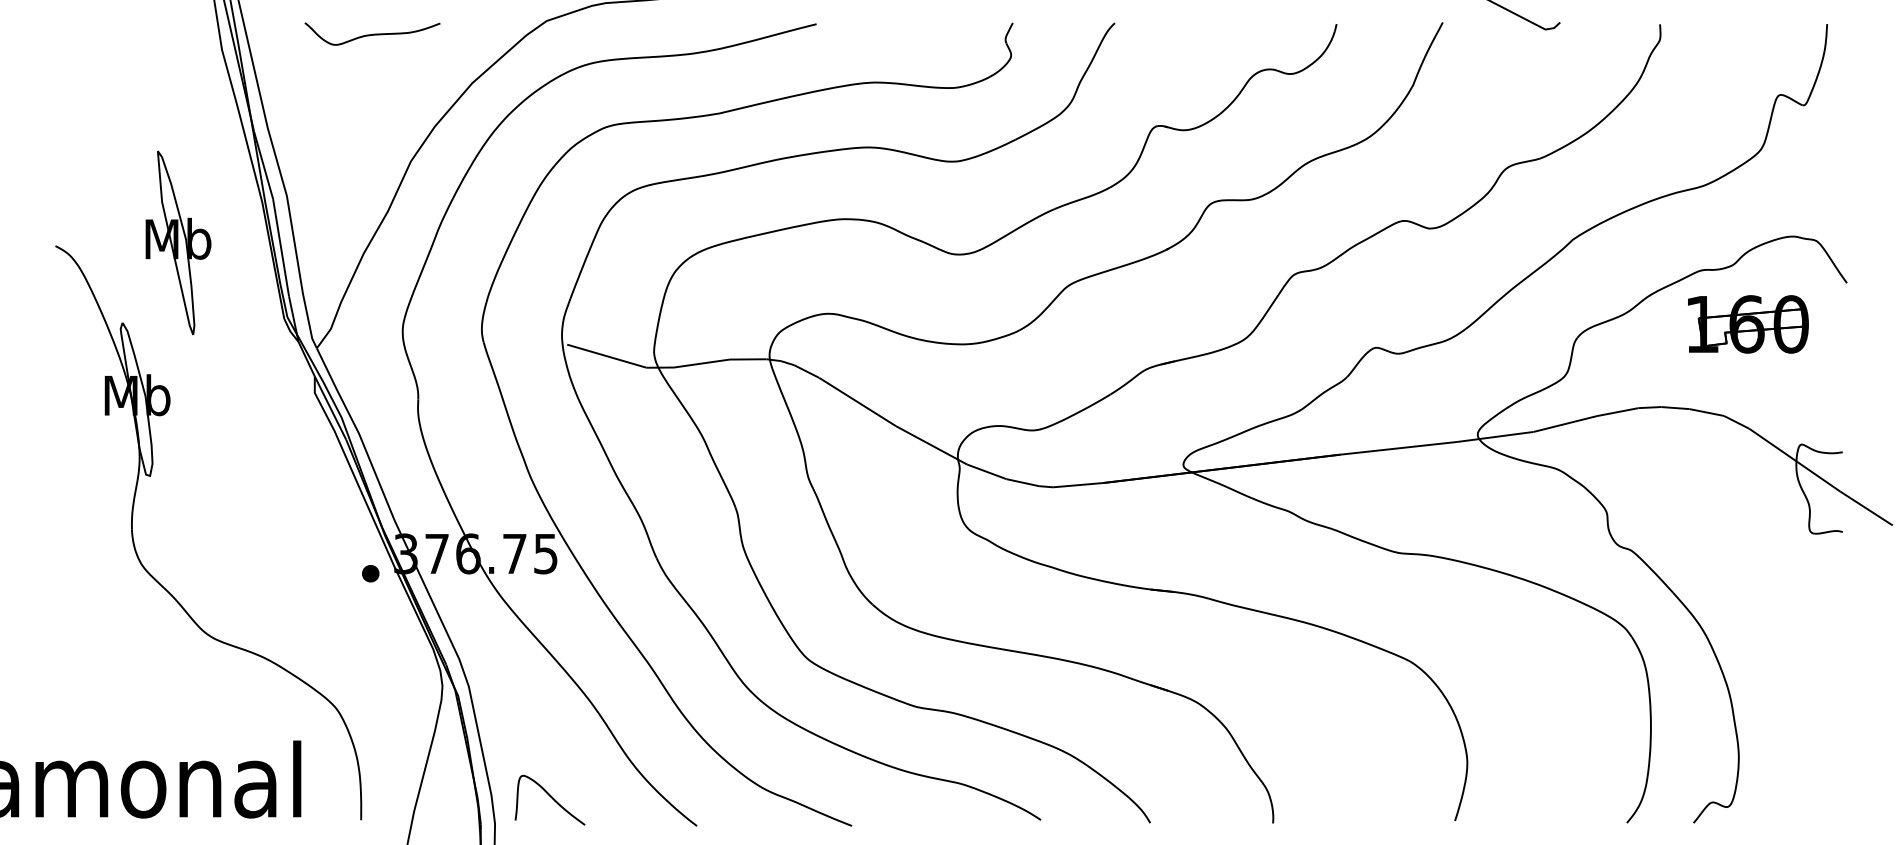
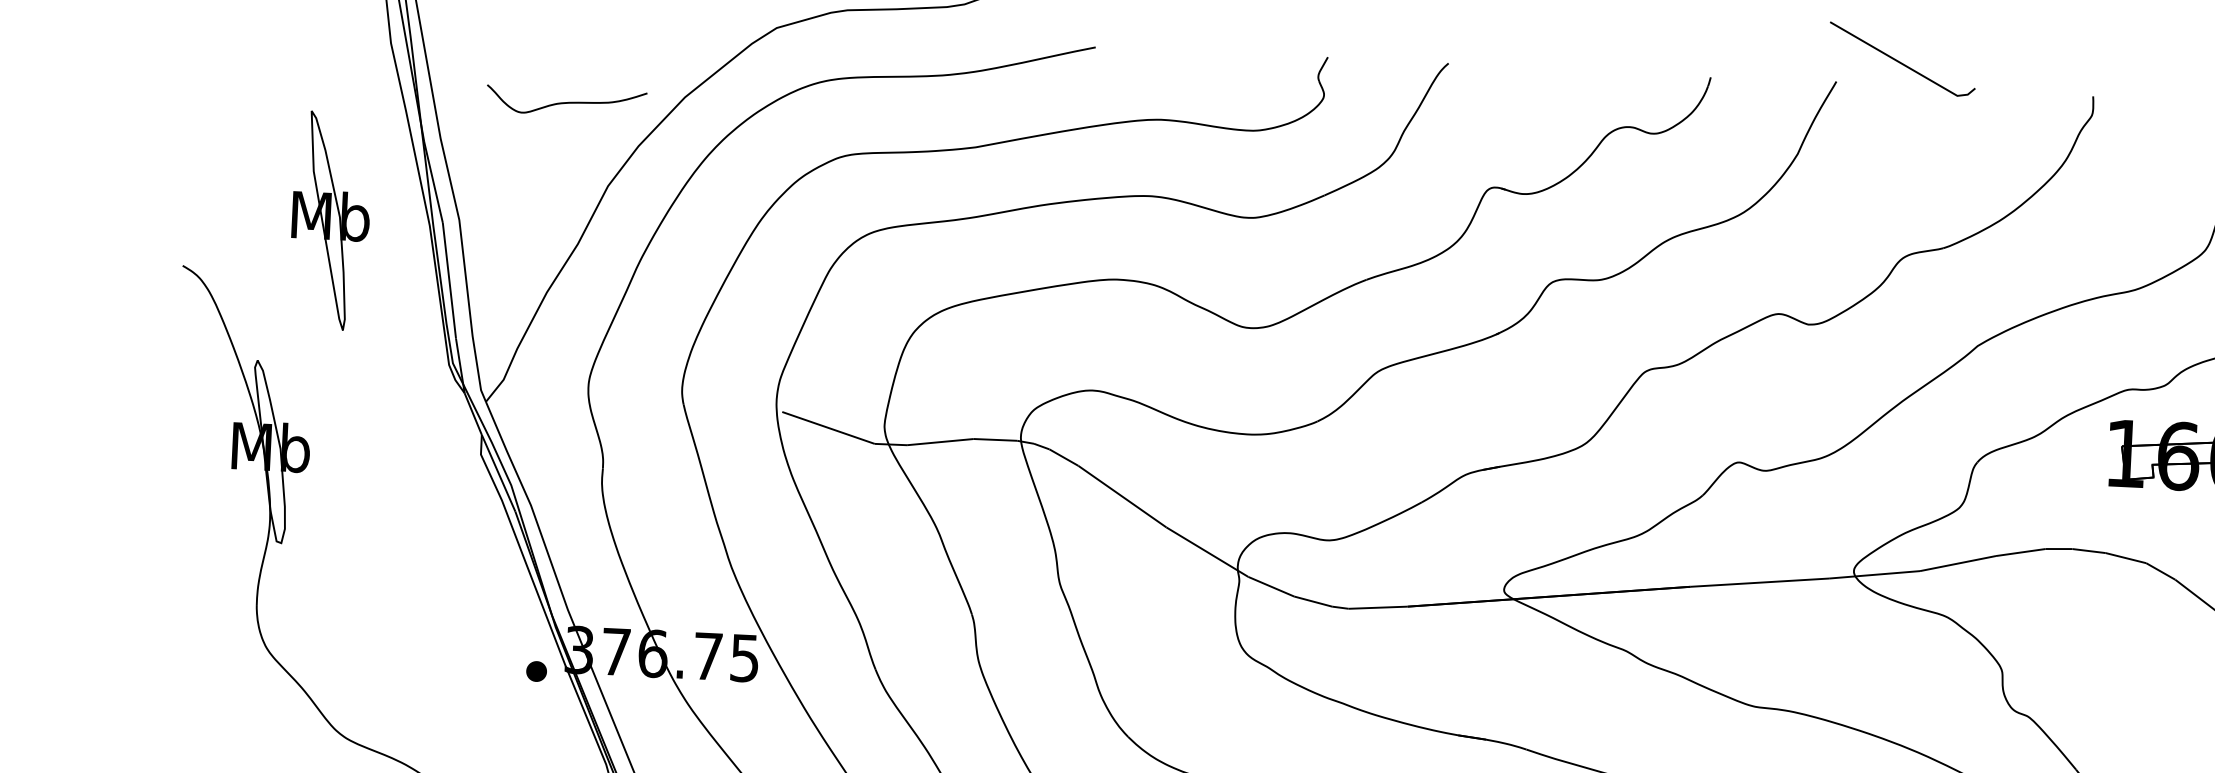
curve: (373, 33) -> (567, 101), moved
part: (178, 242) -> (330, 220), moved

